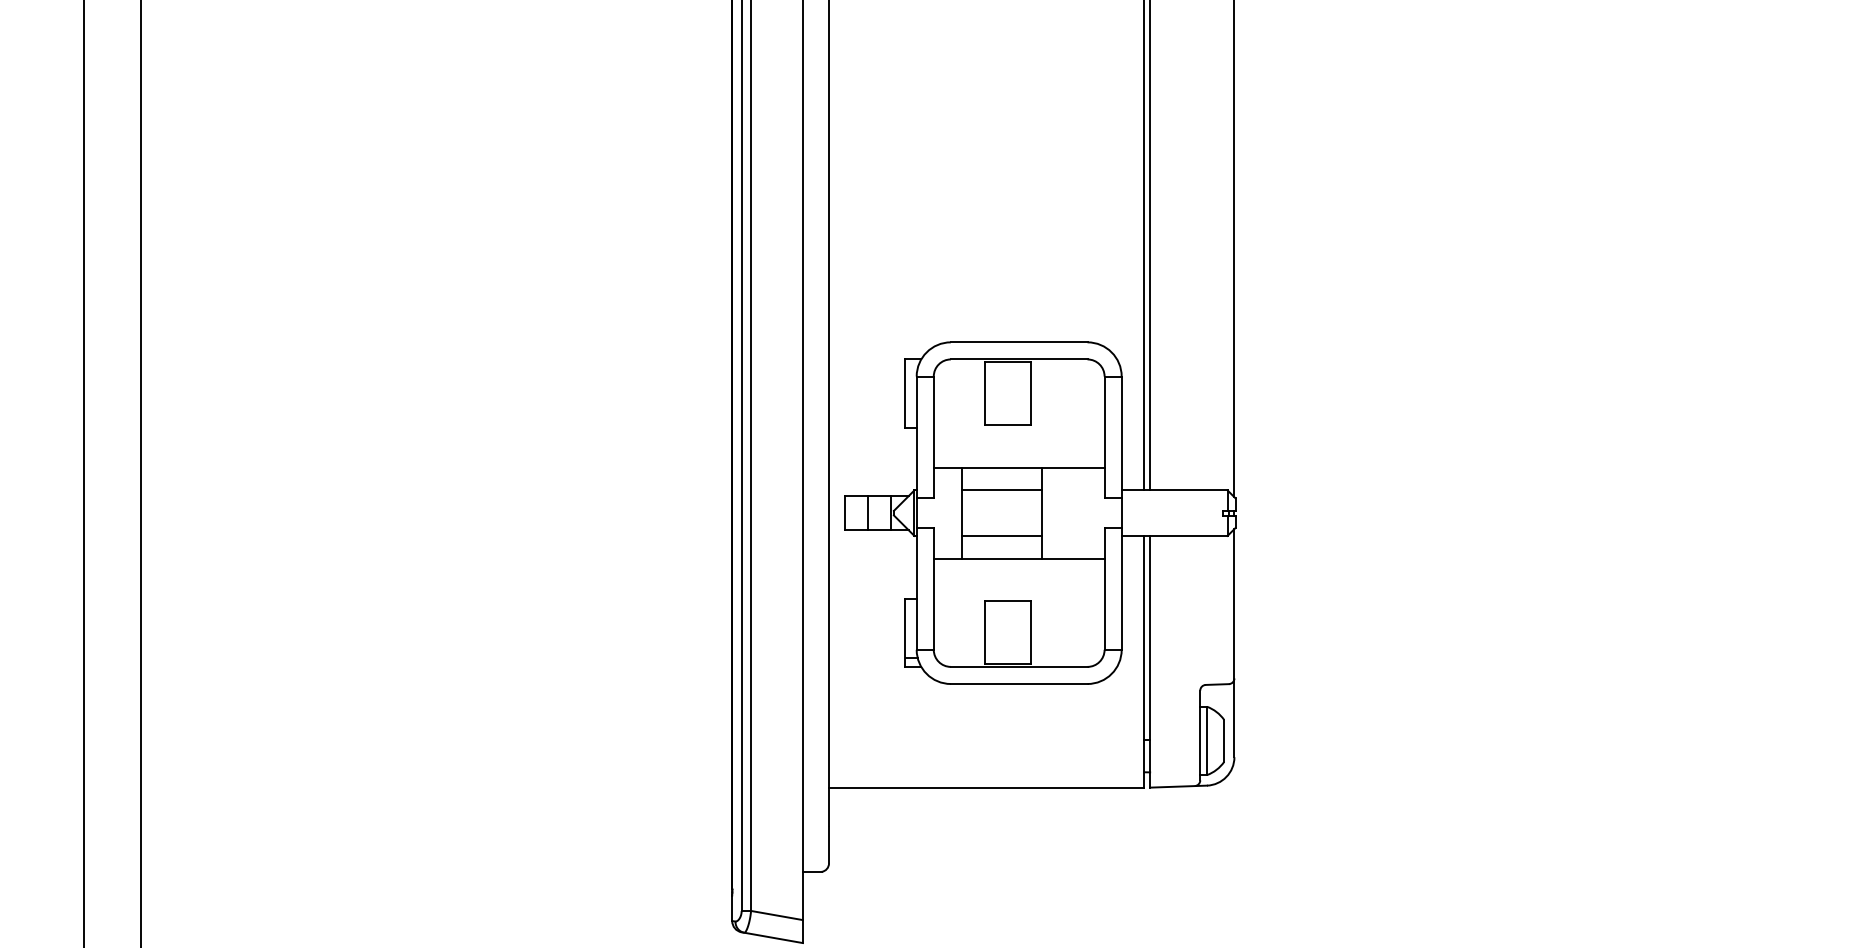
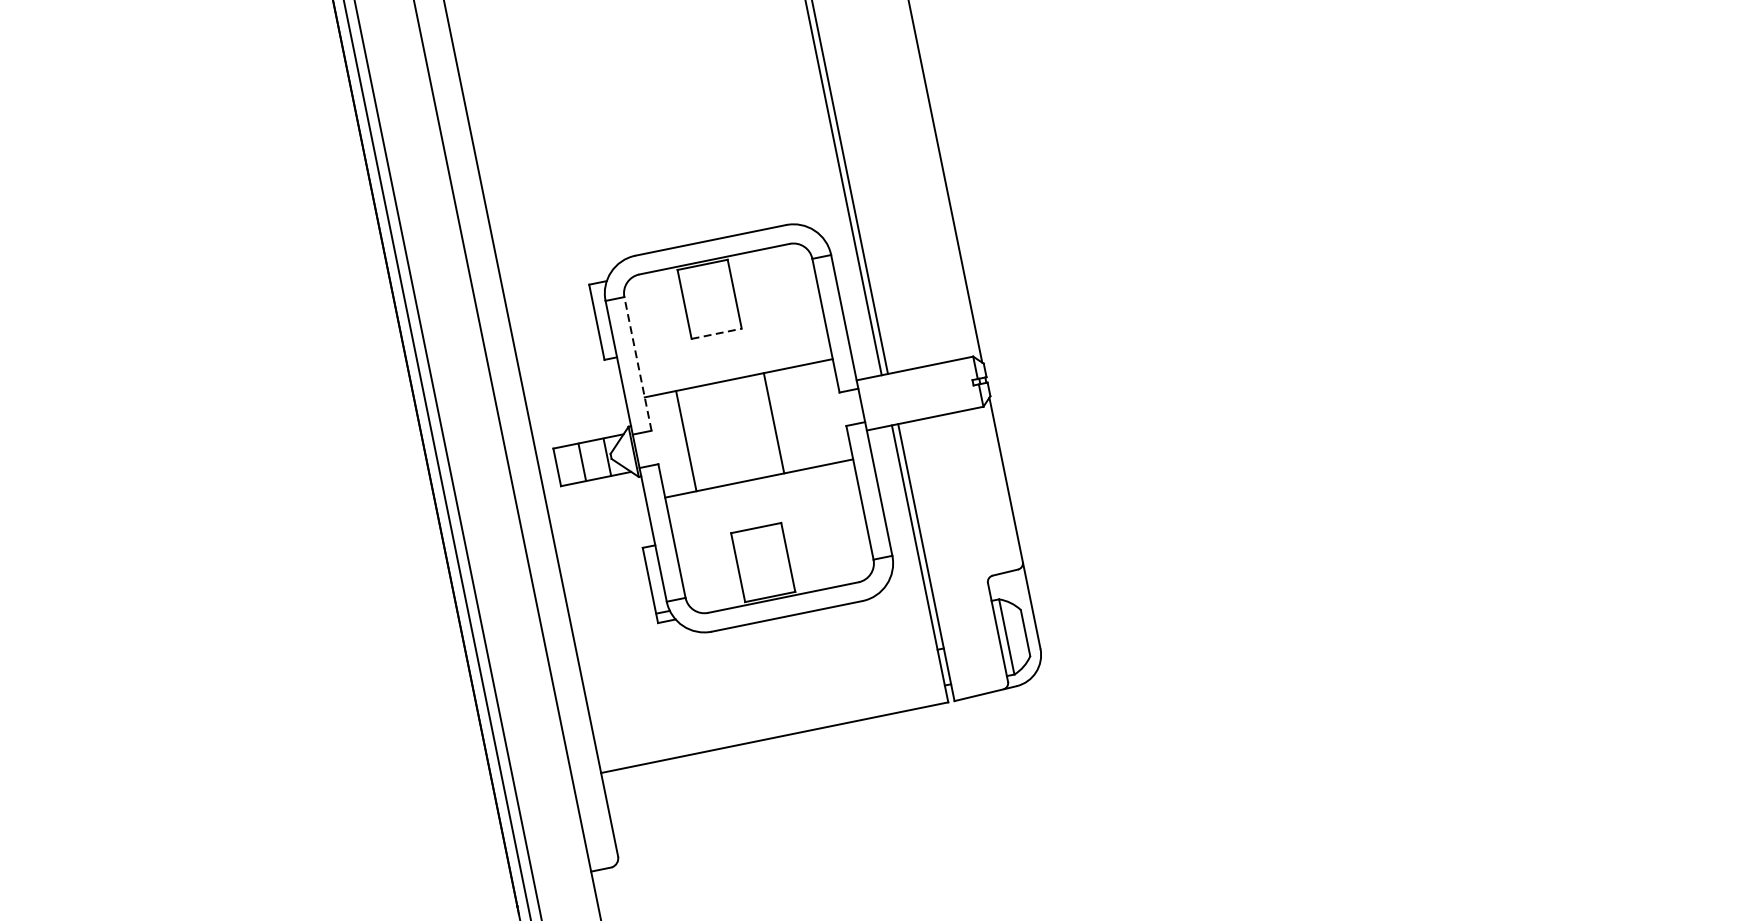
line: (1007, 424) -> (716, 333), solid -> dashed
line: (933, 437) -> (637, 364), solid -> dashed
line: (1001, 490) -> (724, 407), removed
line: (1001, 535) -> (734, 456), removed

